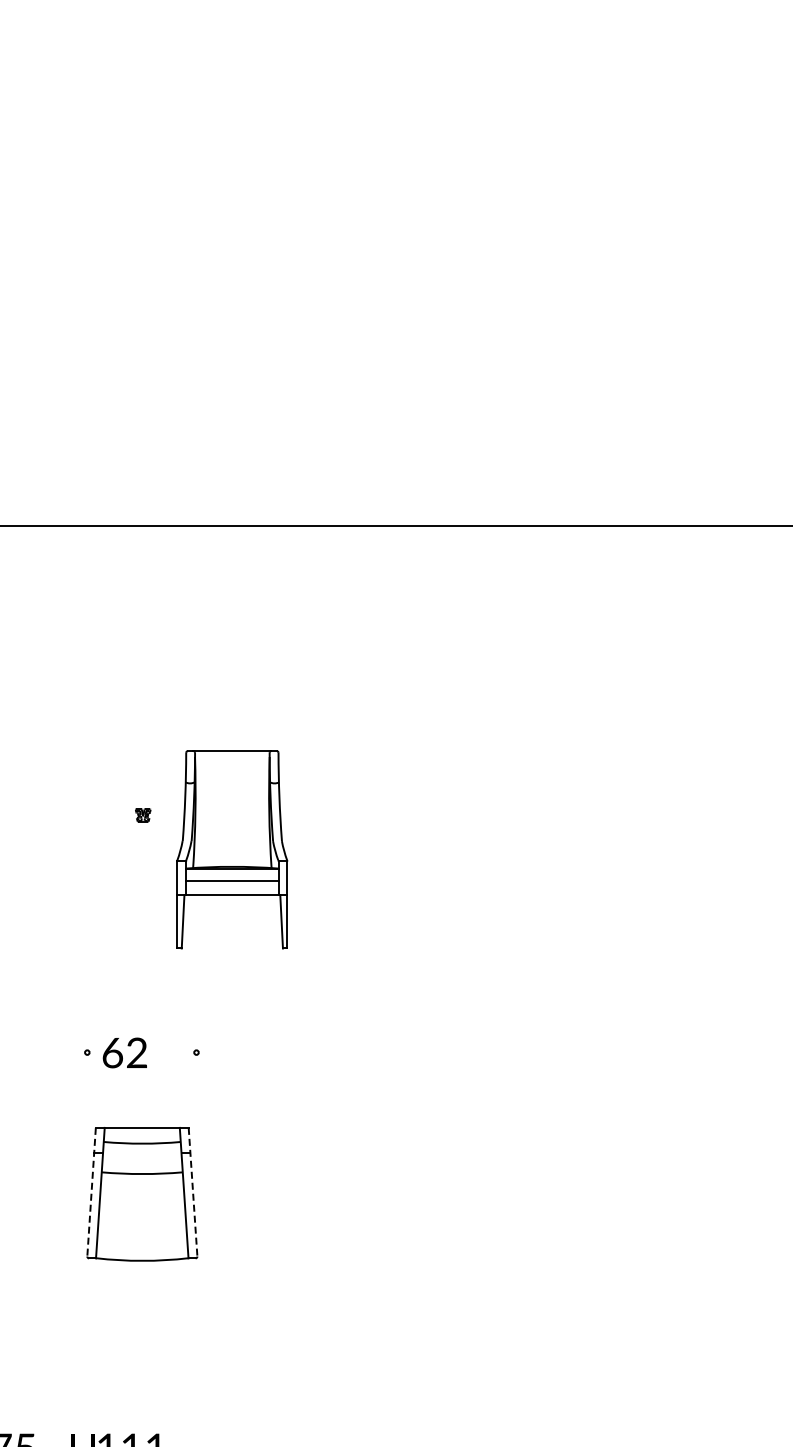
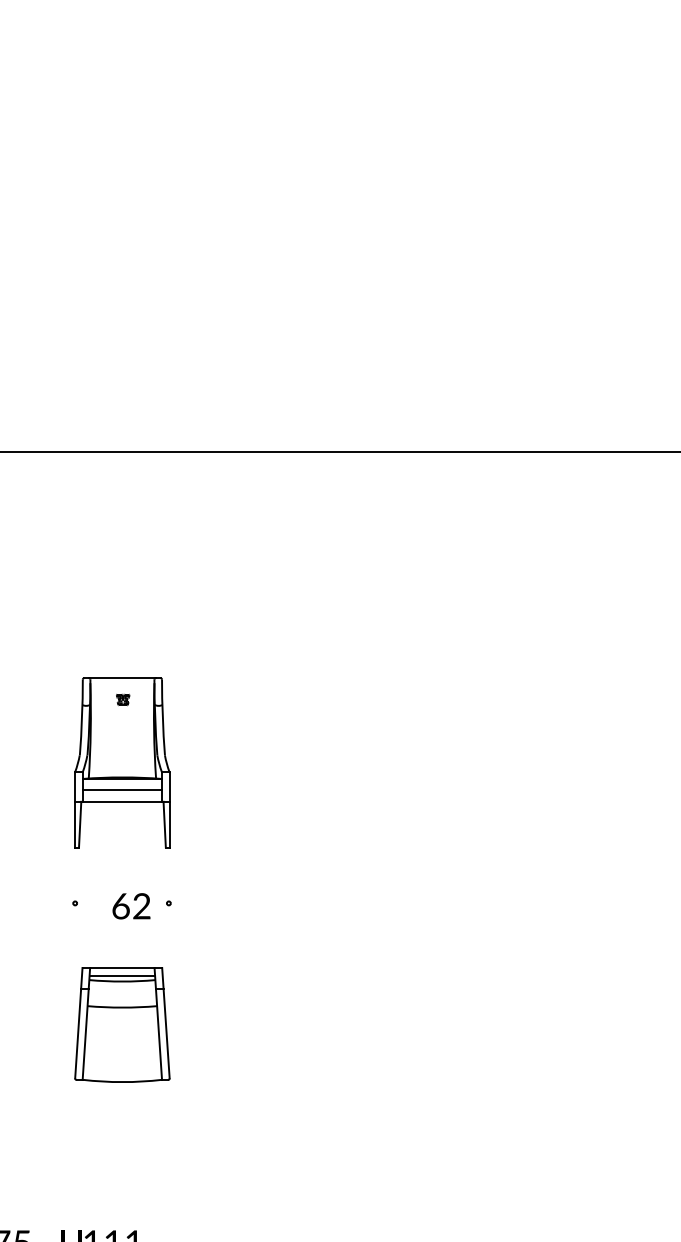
part: (232, 849) -> (122, 762), moved
text: (124, 1052) -> (131, 905), moved
line: (142, 1136) -> (122, 975), added
line: (91, 1192) -> (78, 1023), dashed -> solid
line: (193, 1192) -> (166, 1023), dashed -> solid

